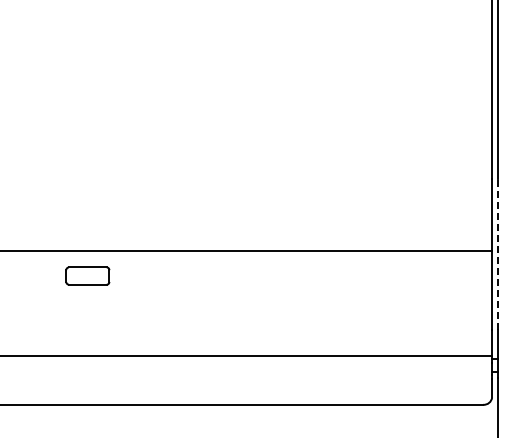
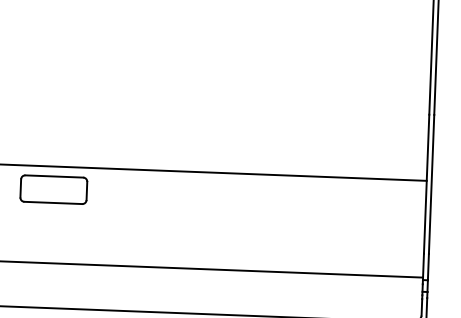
line: (497, 254) -> (431, 184), dashed -> solid
part: (87, 275) -> (53, 189), size x1.67

